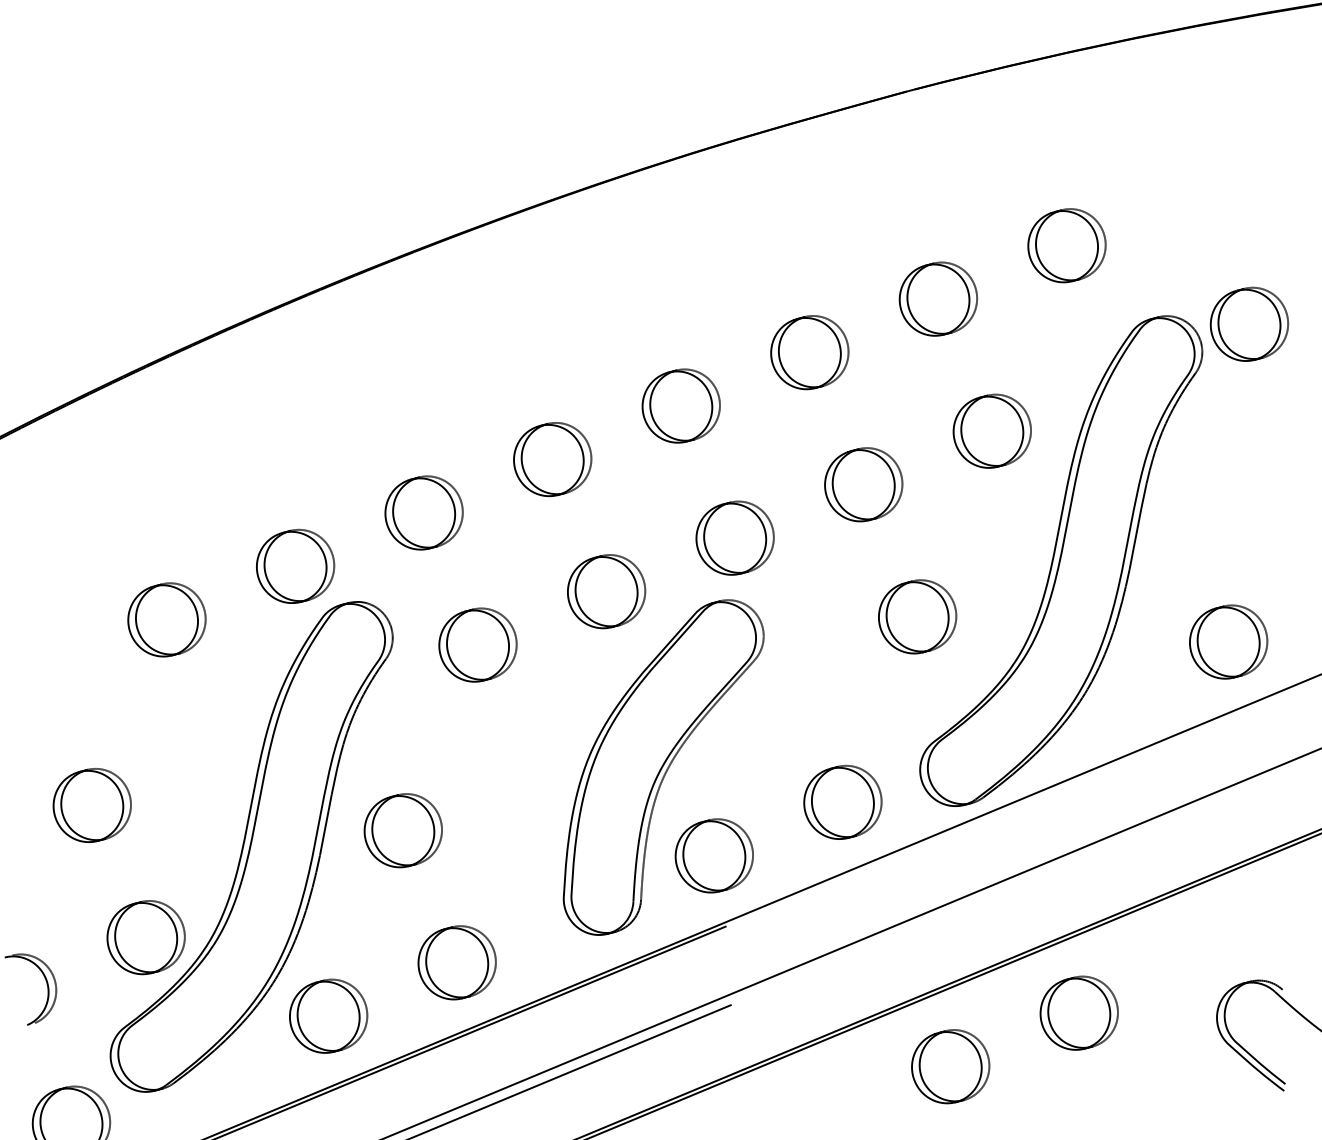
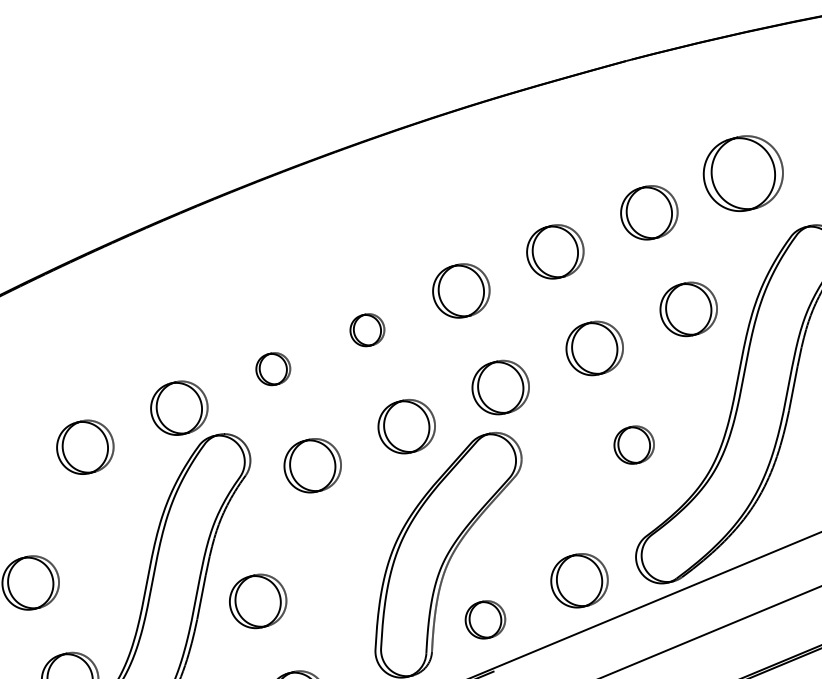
part: (1066, 245) -> (742, 173), size x1.4
part: (552, 459) -> (367, 330), size x0.6
part: (423, 512) -> (272, 368), size x0.6
part: (917, 616) -> (634, 444), size x0.7
part: (713, 855) -> (484, 619), size x0.7

